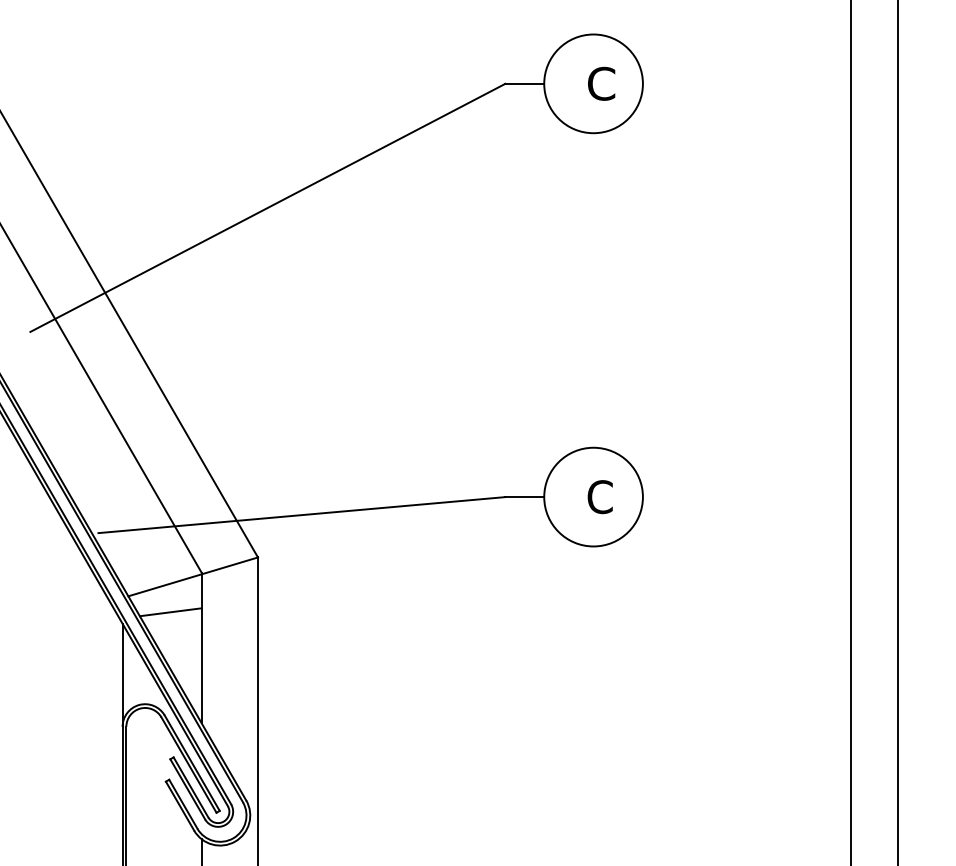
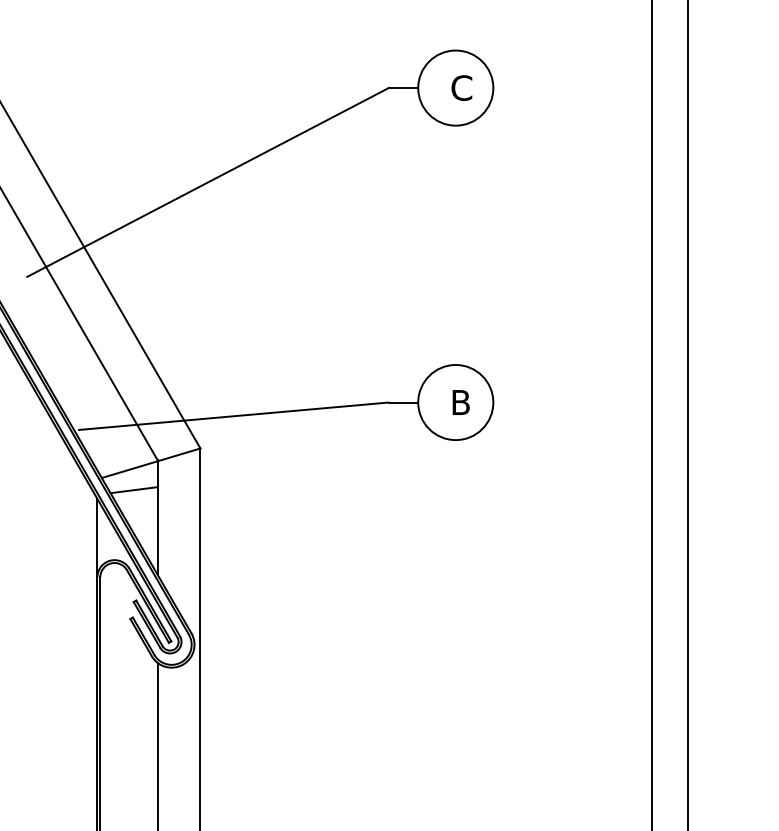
text: (599, 497) -> (460, 402), C -> B

